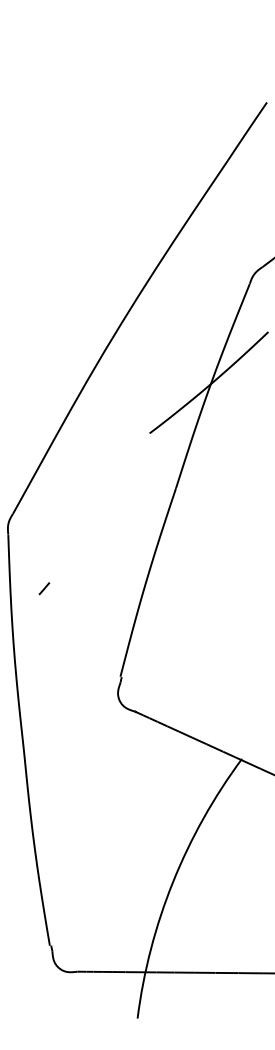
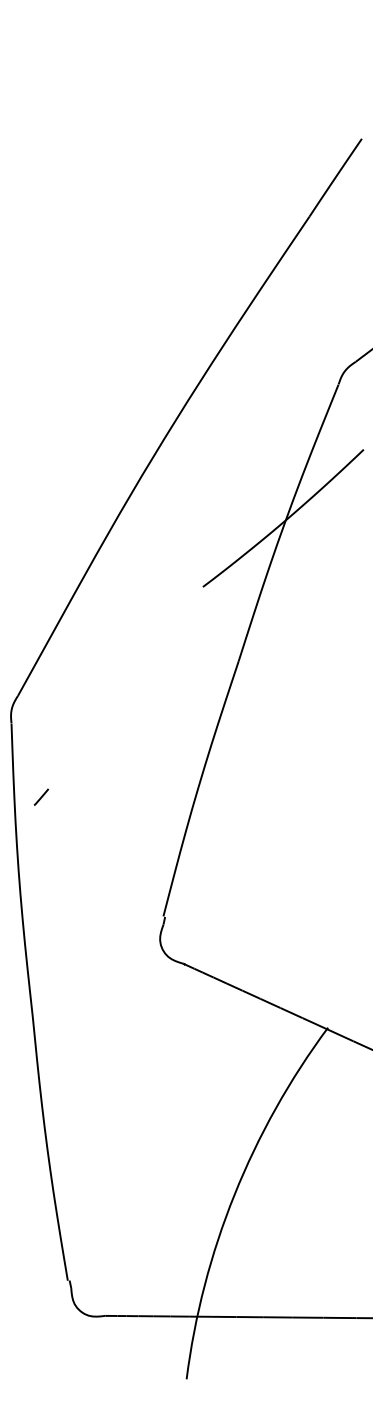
line: (44, 588) -> (41, 796), moved

